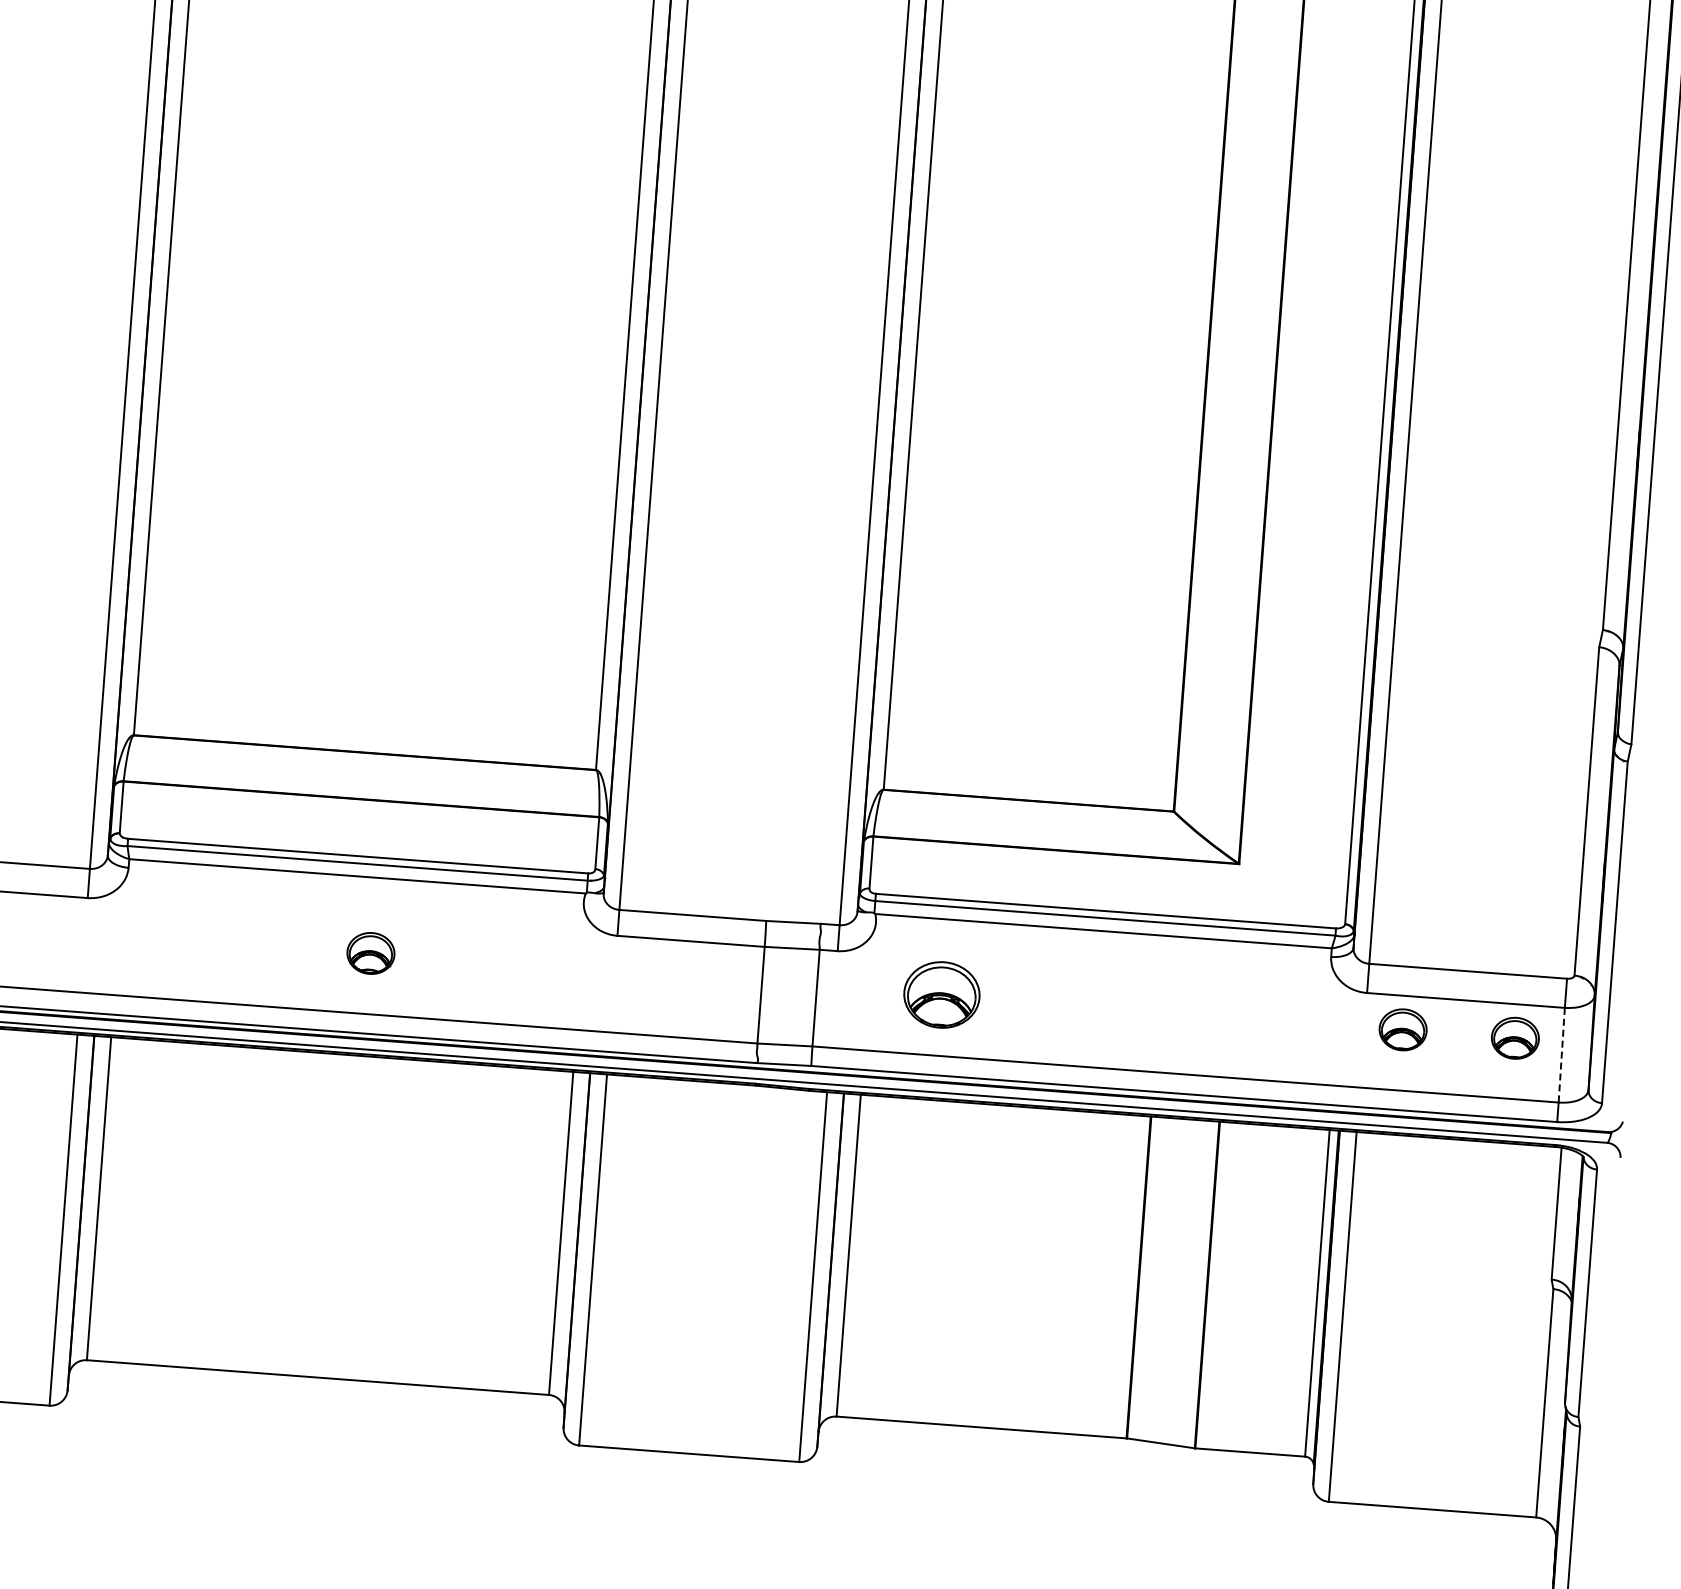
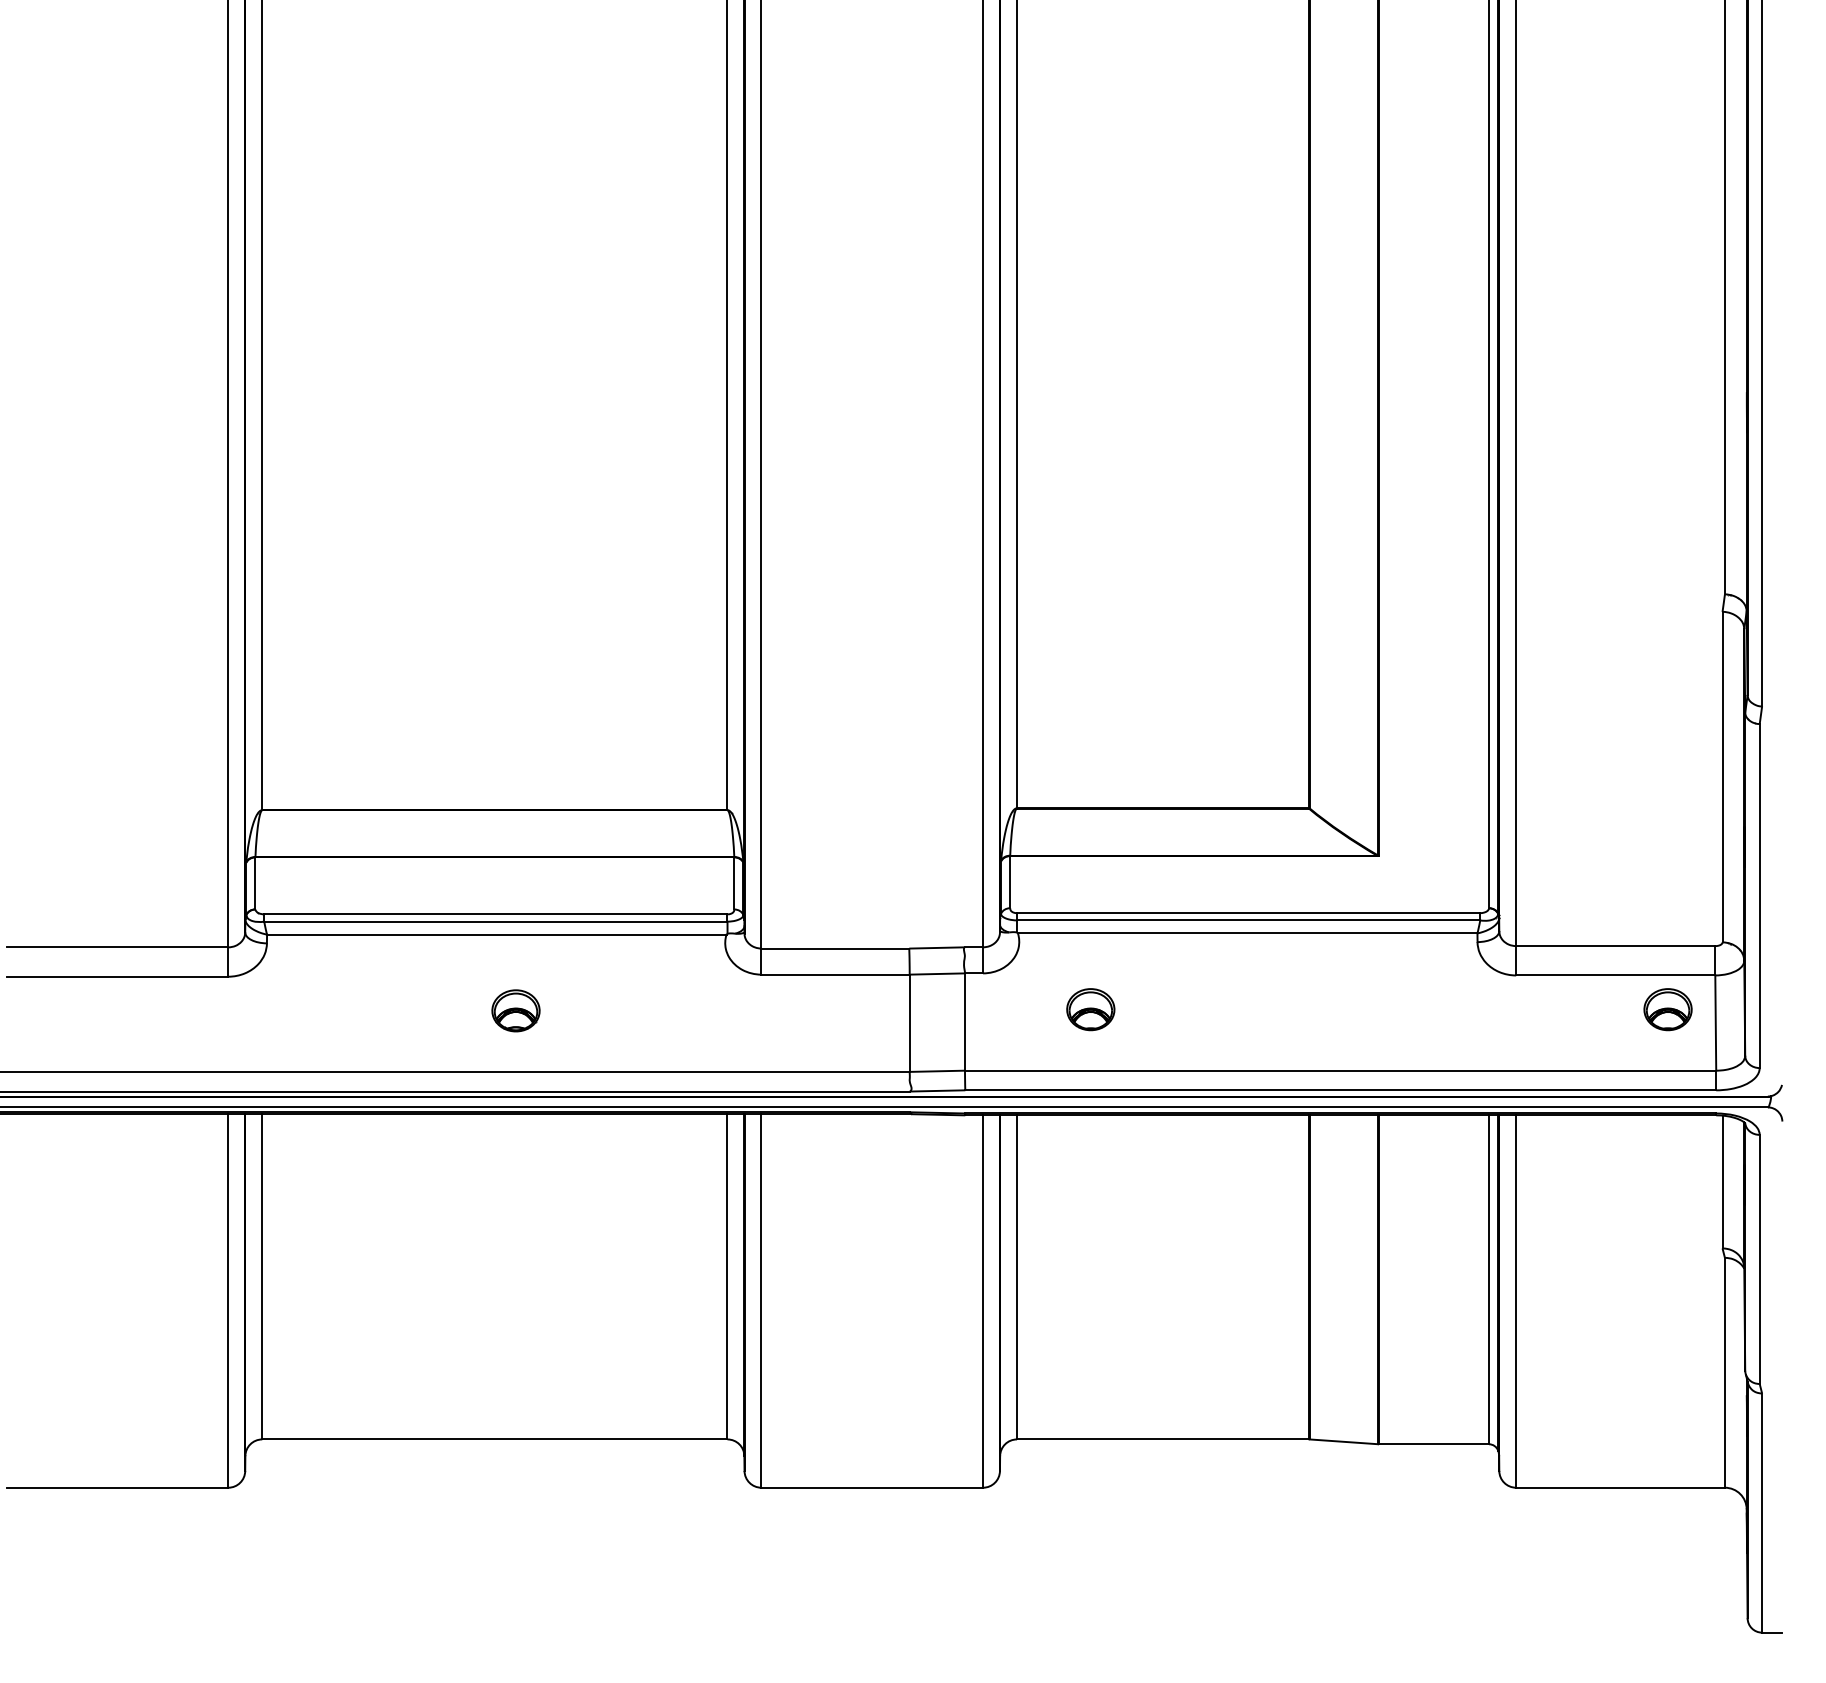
part: (941, 995) -> (1090, 1009), size x0.62
part: (1402, 1029) -> (1554, 1009), removed
line: (1561, 1055) -> (1715, 1023), dashed -> solid

